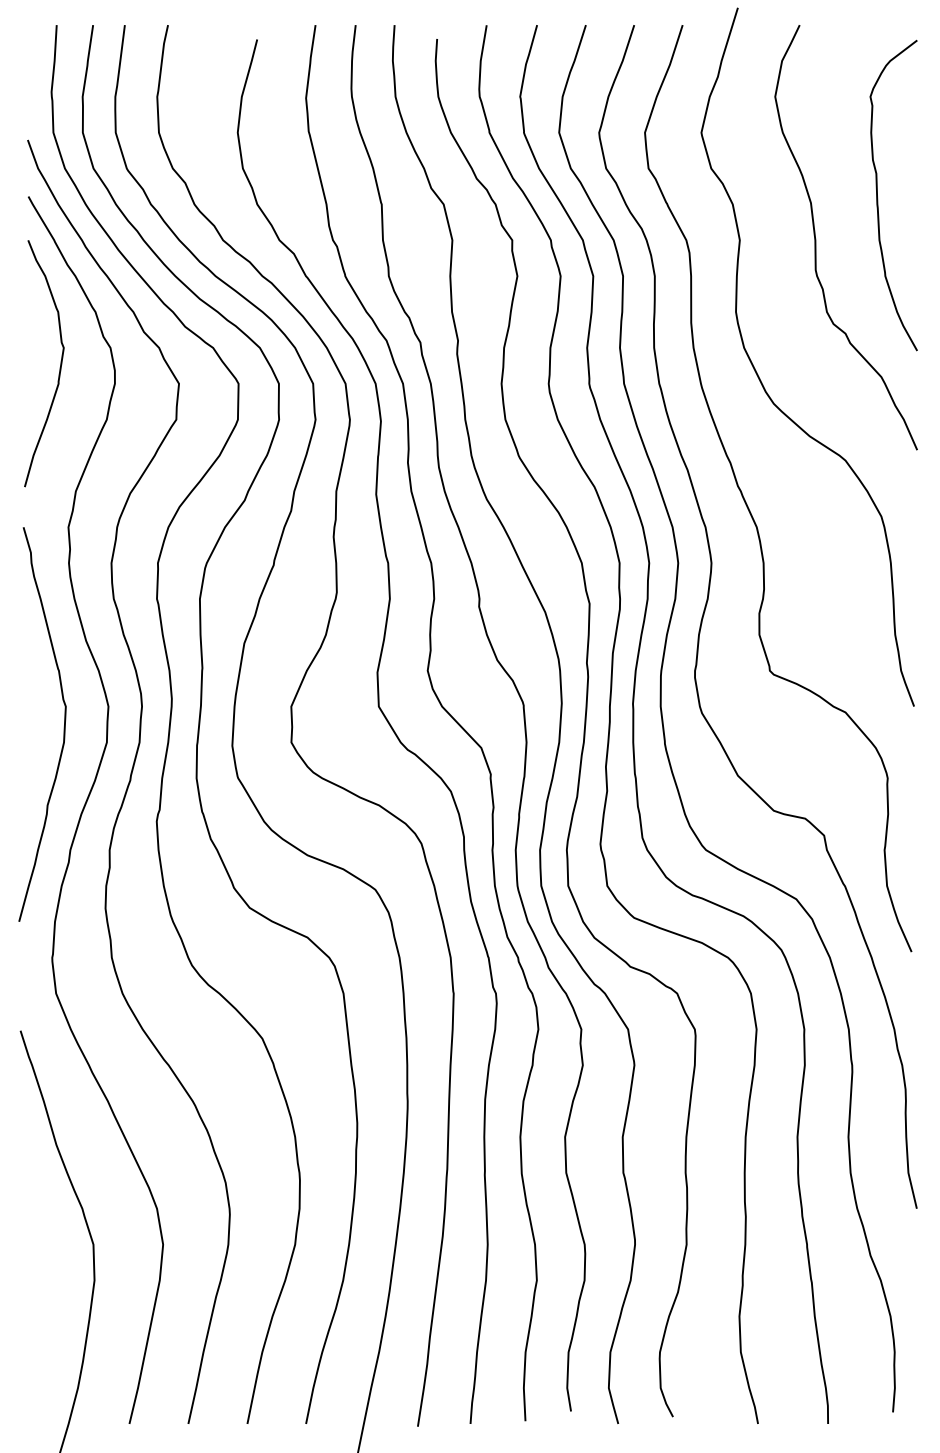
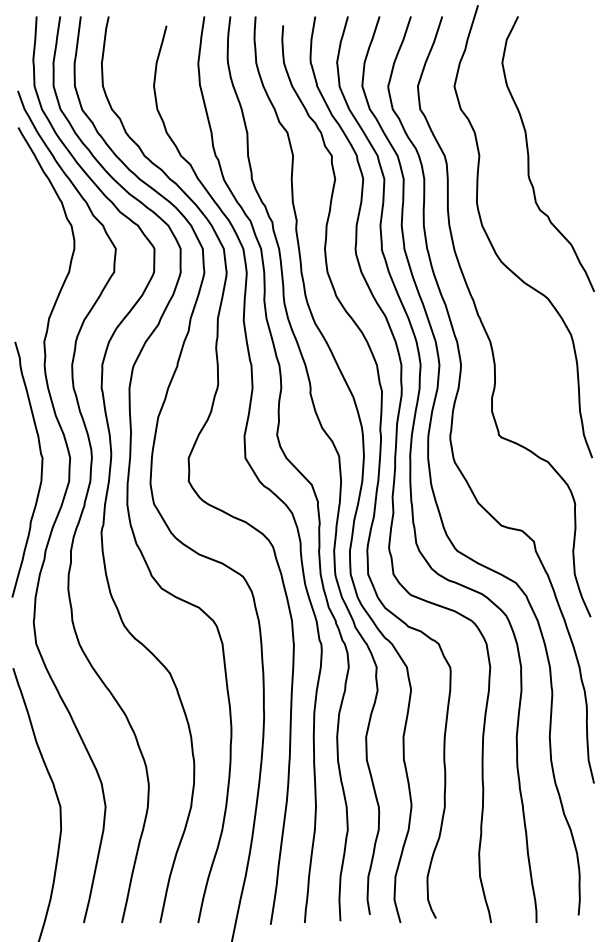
curve: (878, 194) -> (569, 126), removed
curve: (59, 363) -> (38, 235), removed

